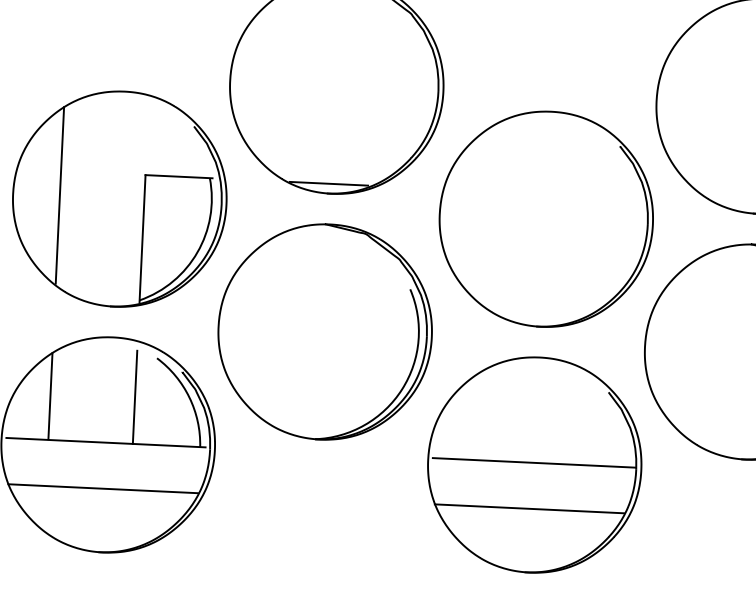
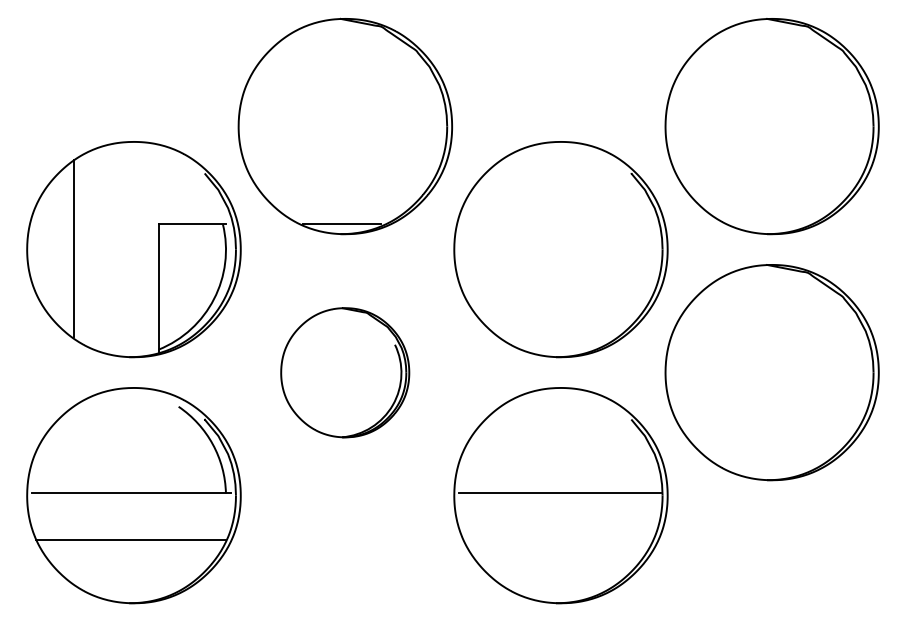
part: (324, 331) -> (344, 372), size x0.6
line: (49, 396) -> (73, 449), removed
line: (135, 397) -> (158, 446), removed
line: (529, 508) -> (557, 539), removed

